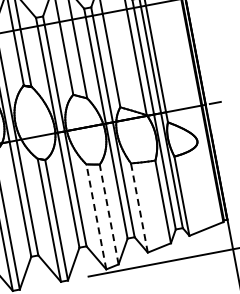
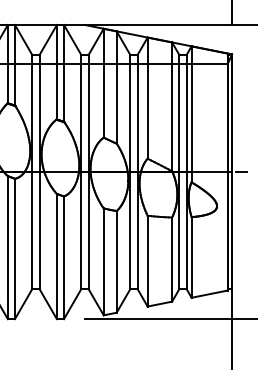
line: (139, 207) -> (147, 260), dashed -> solid
line: (108, 214) -> (116, 261), dashed -> solid
line: (96, 216) -> (103, 261), dashed -> solid

